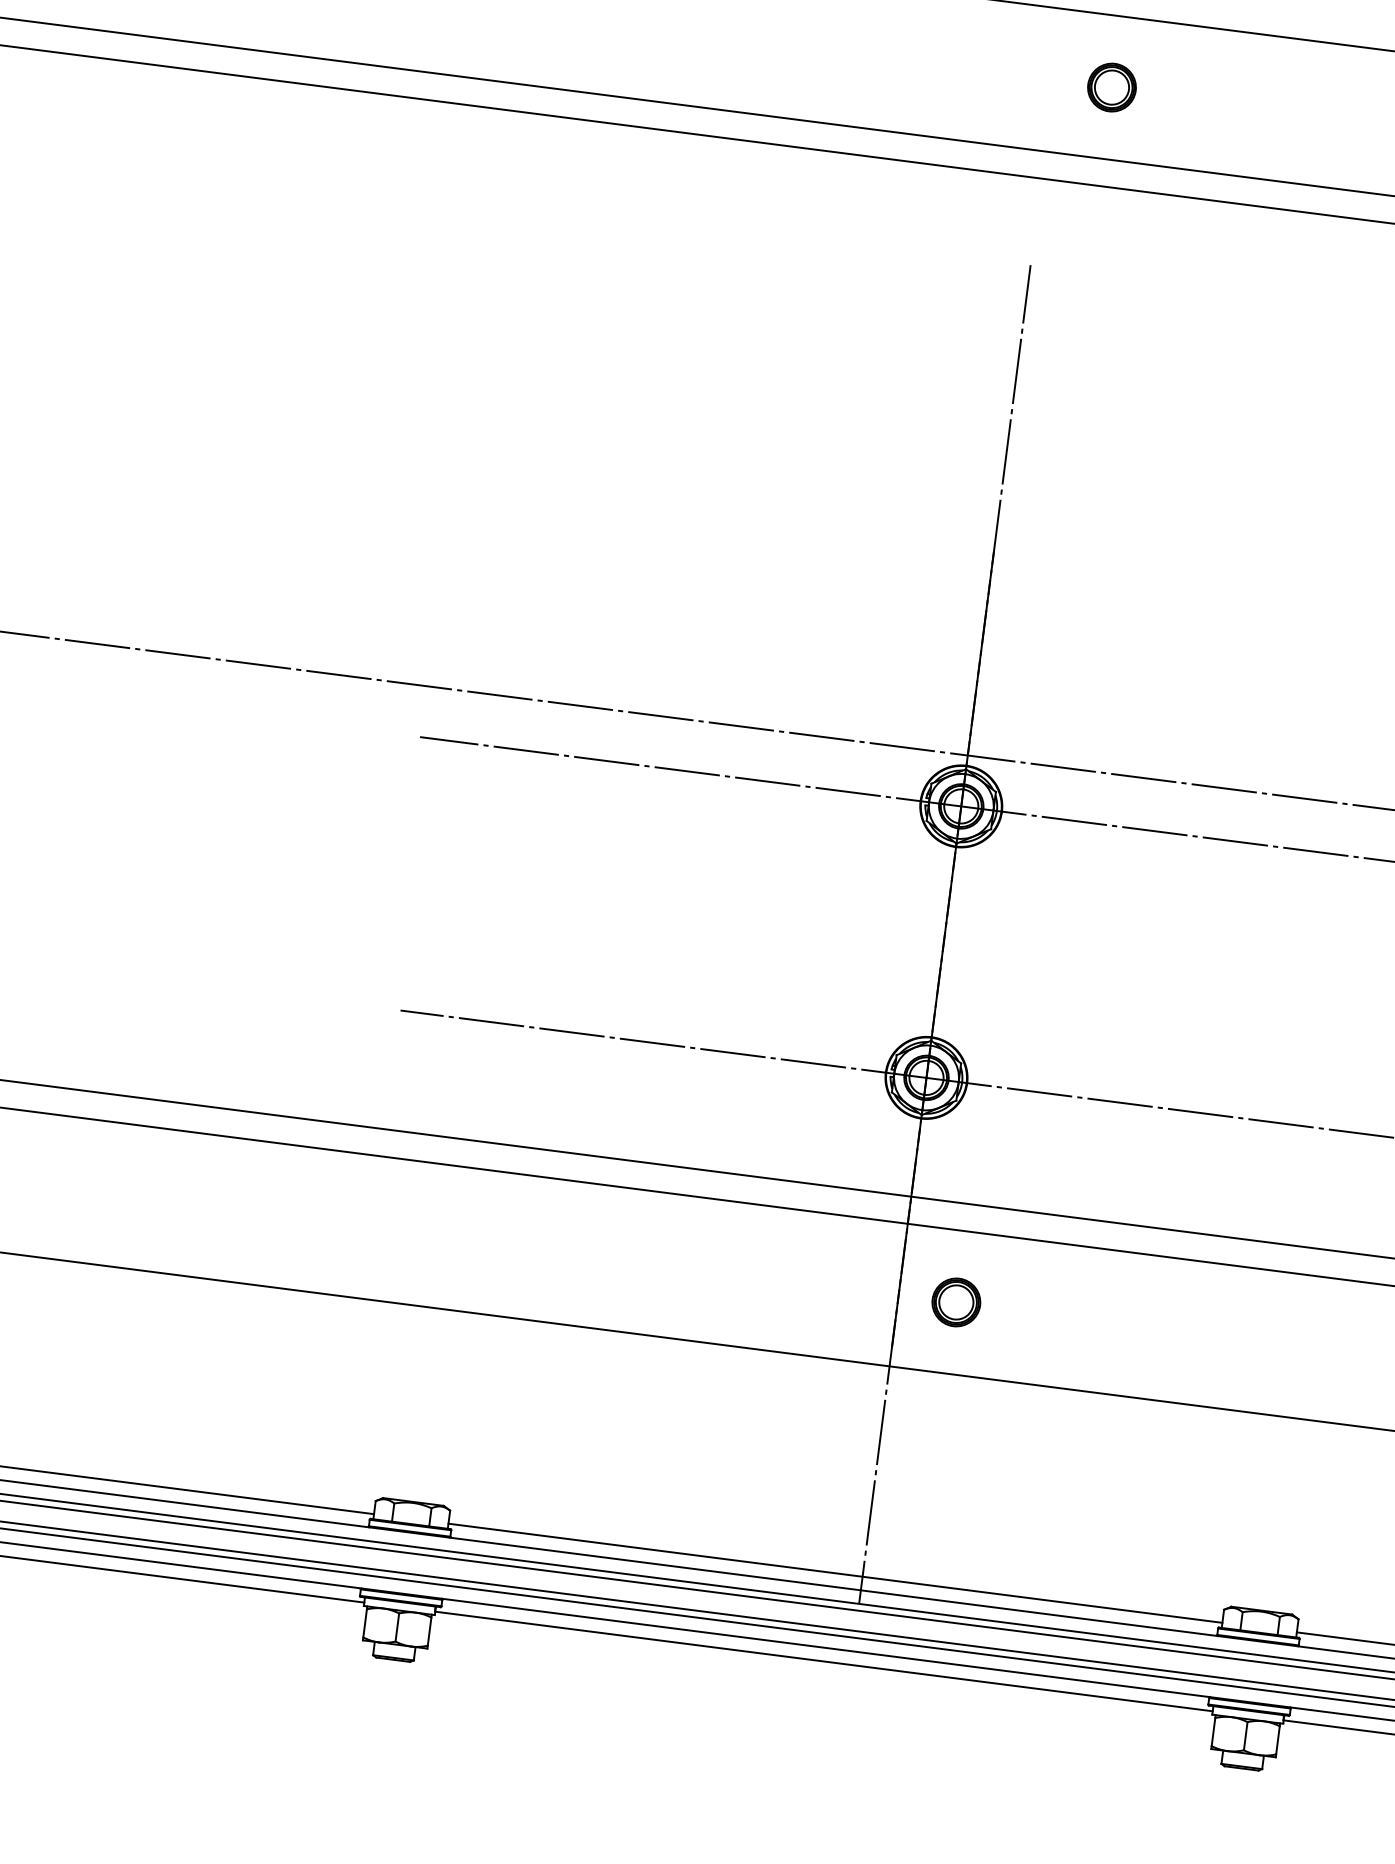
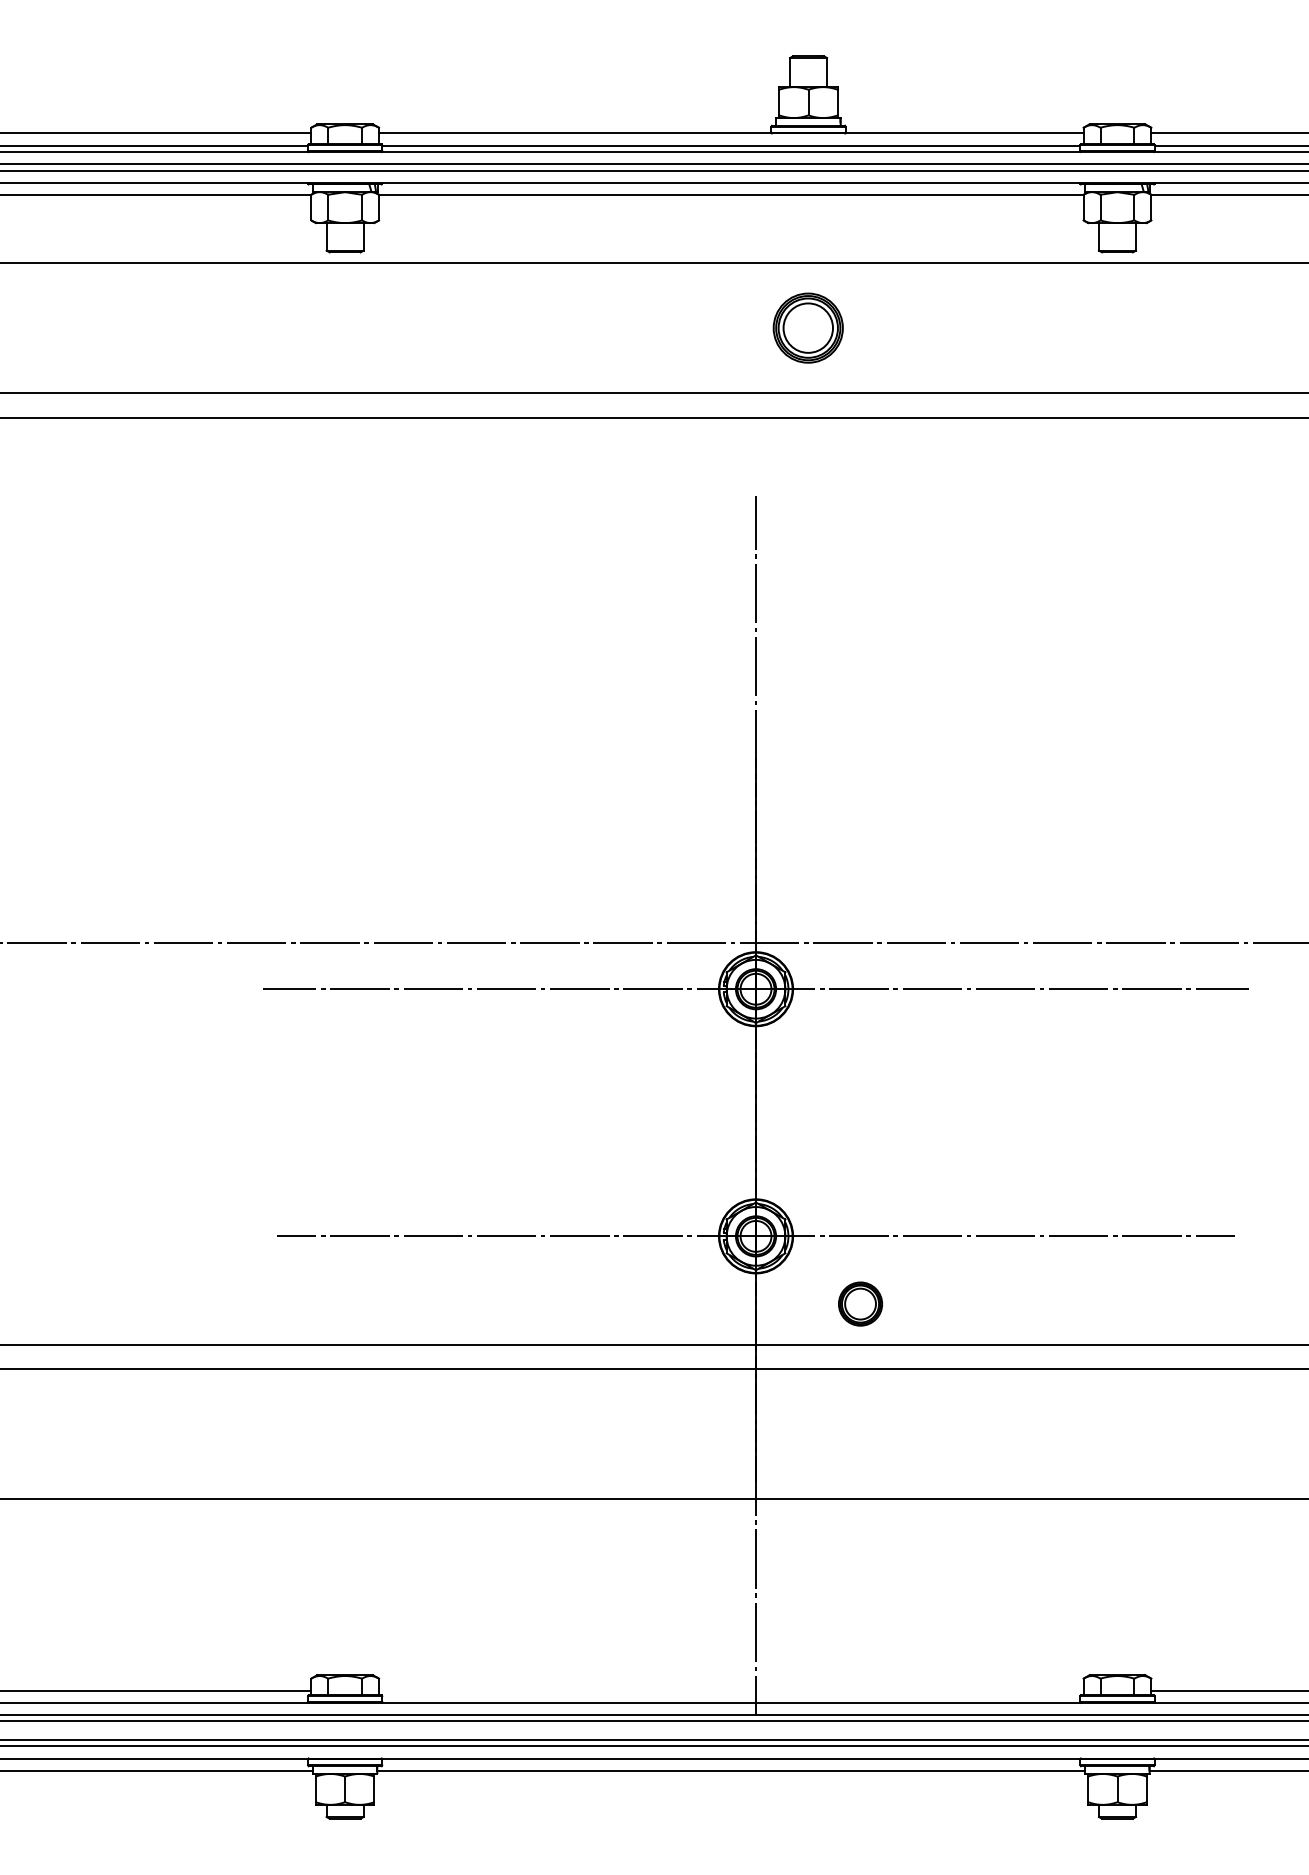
part: (1112, 86) -> (808, 327), size x1.6
part: (956, 1301) -> (860, 1303), moved
line: (835, 1573) -> (731, 1690), removed

